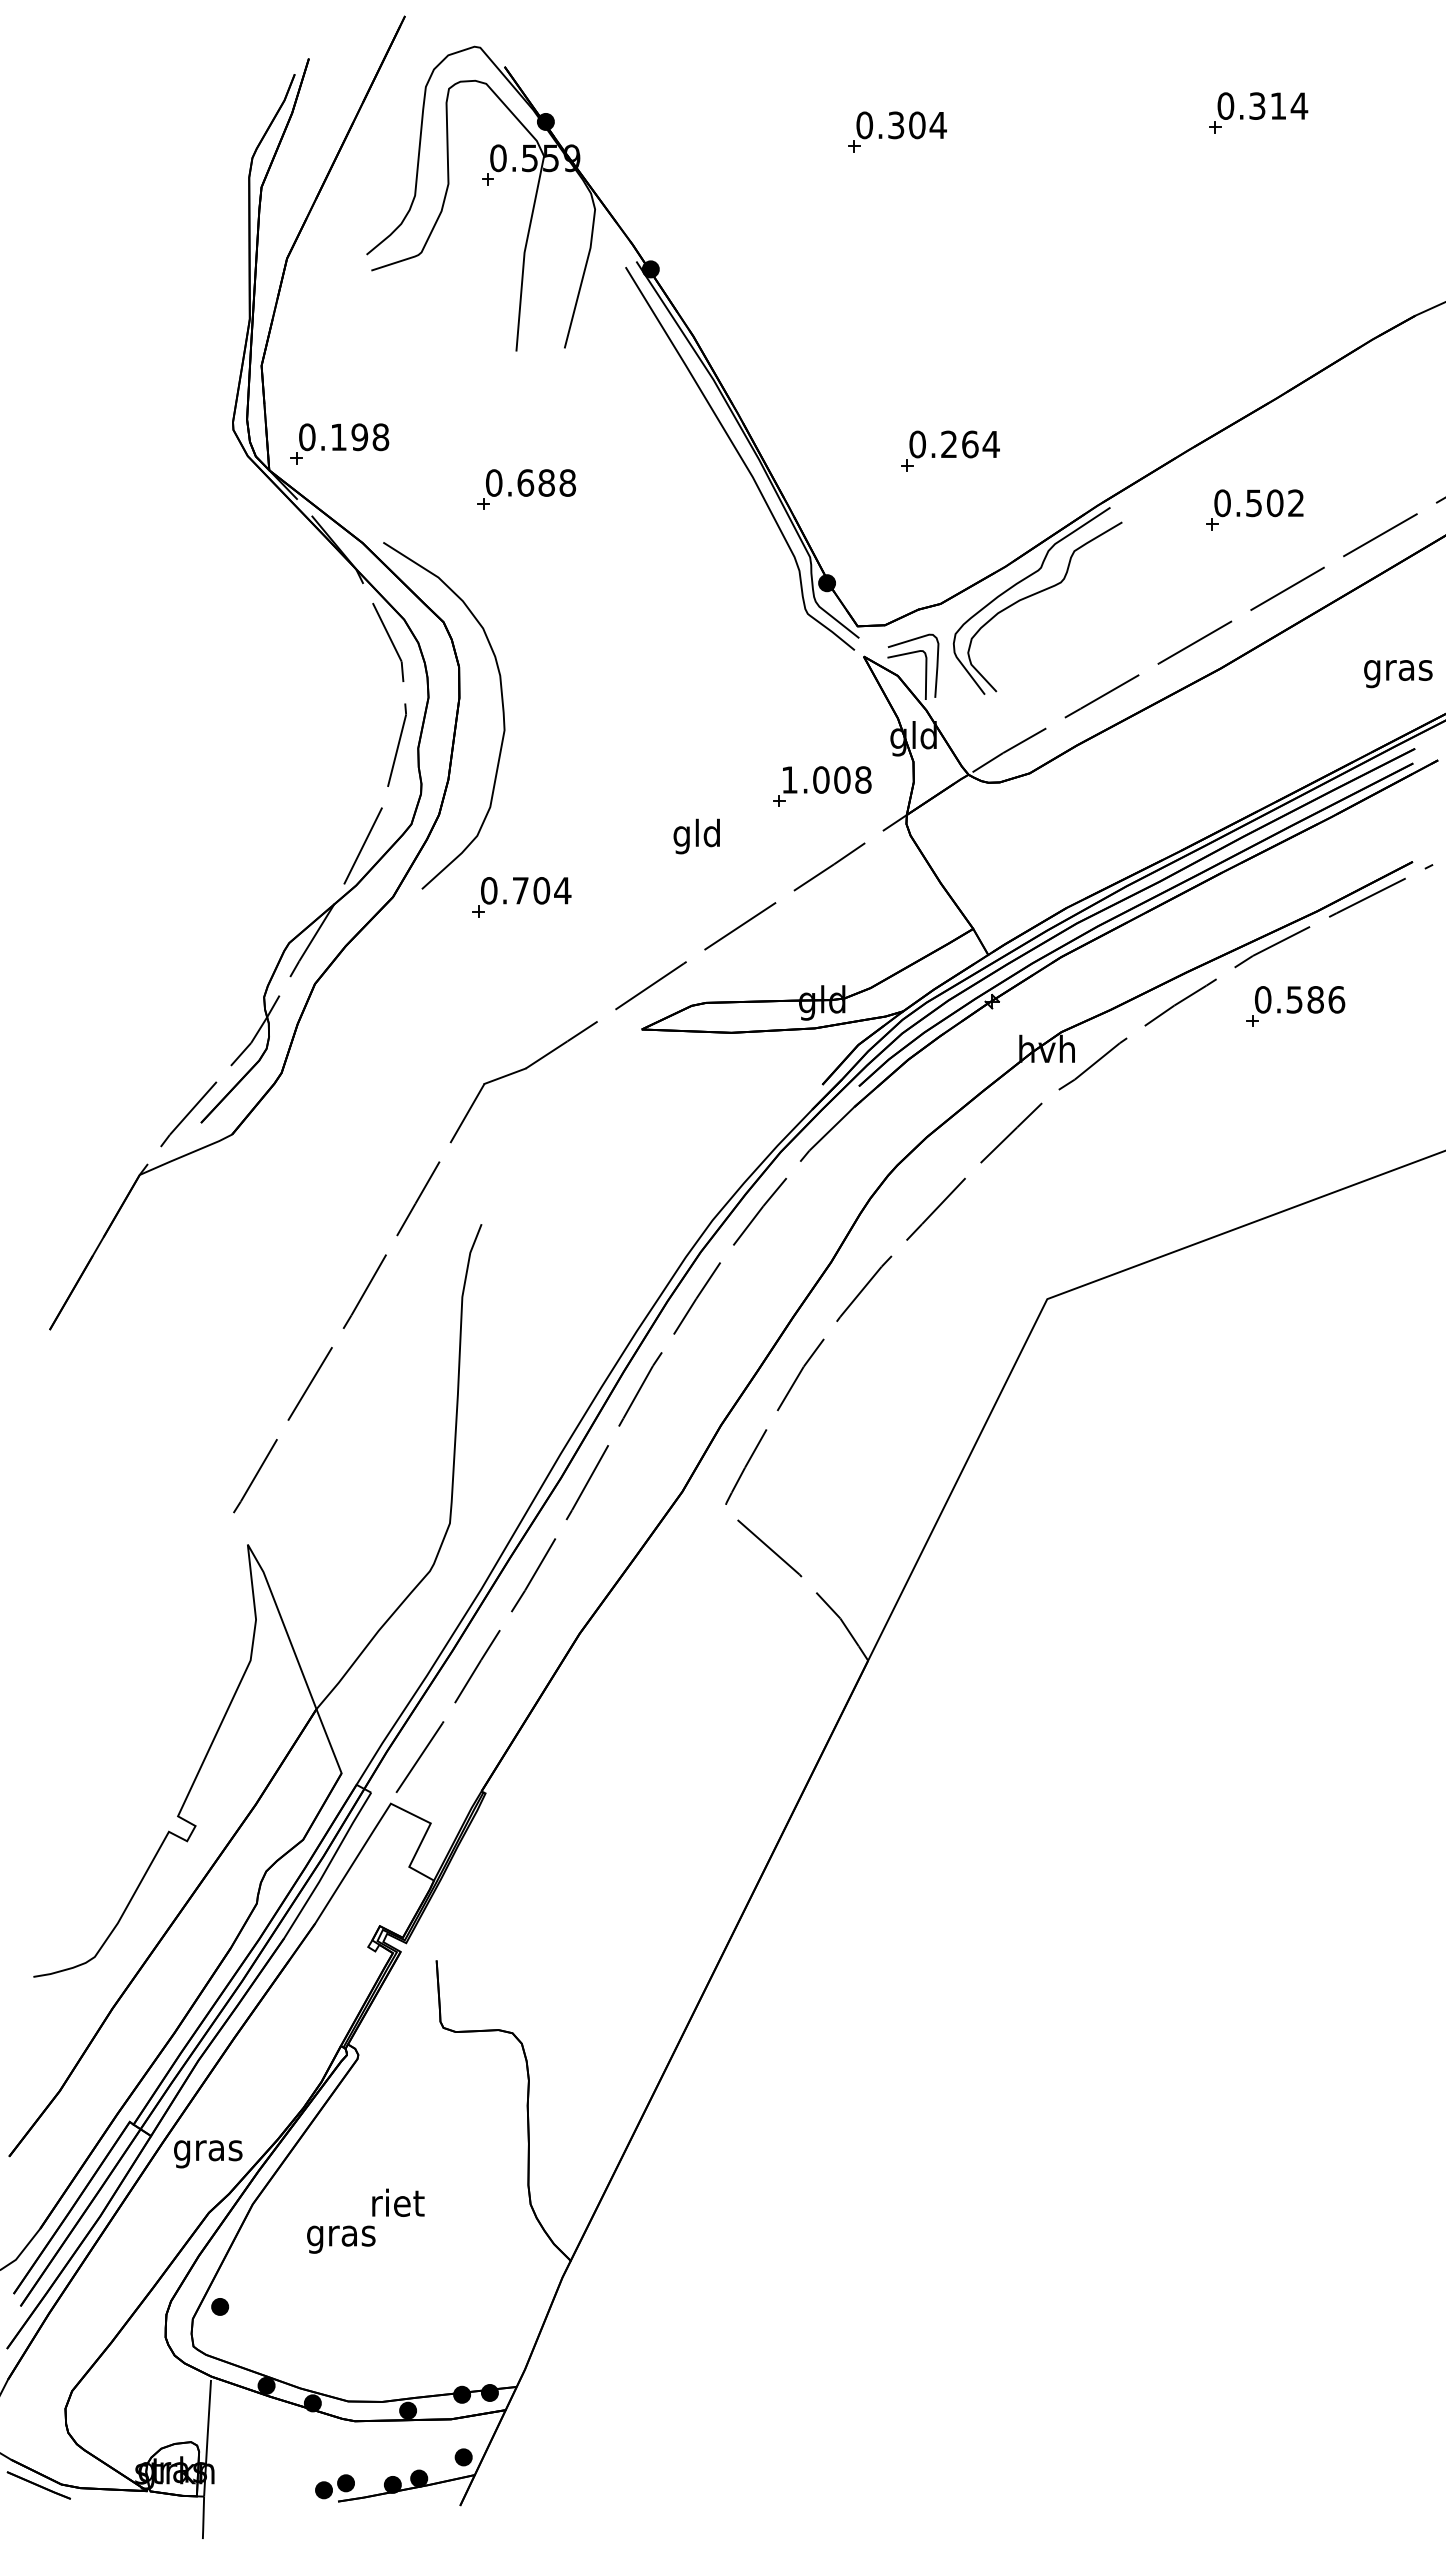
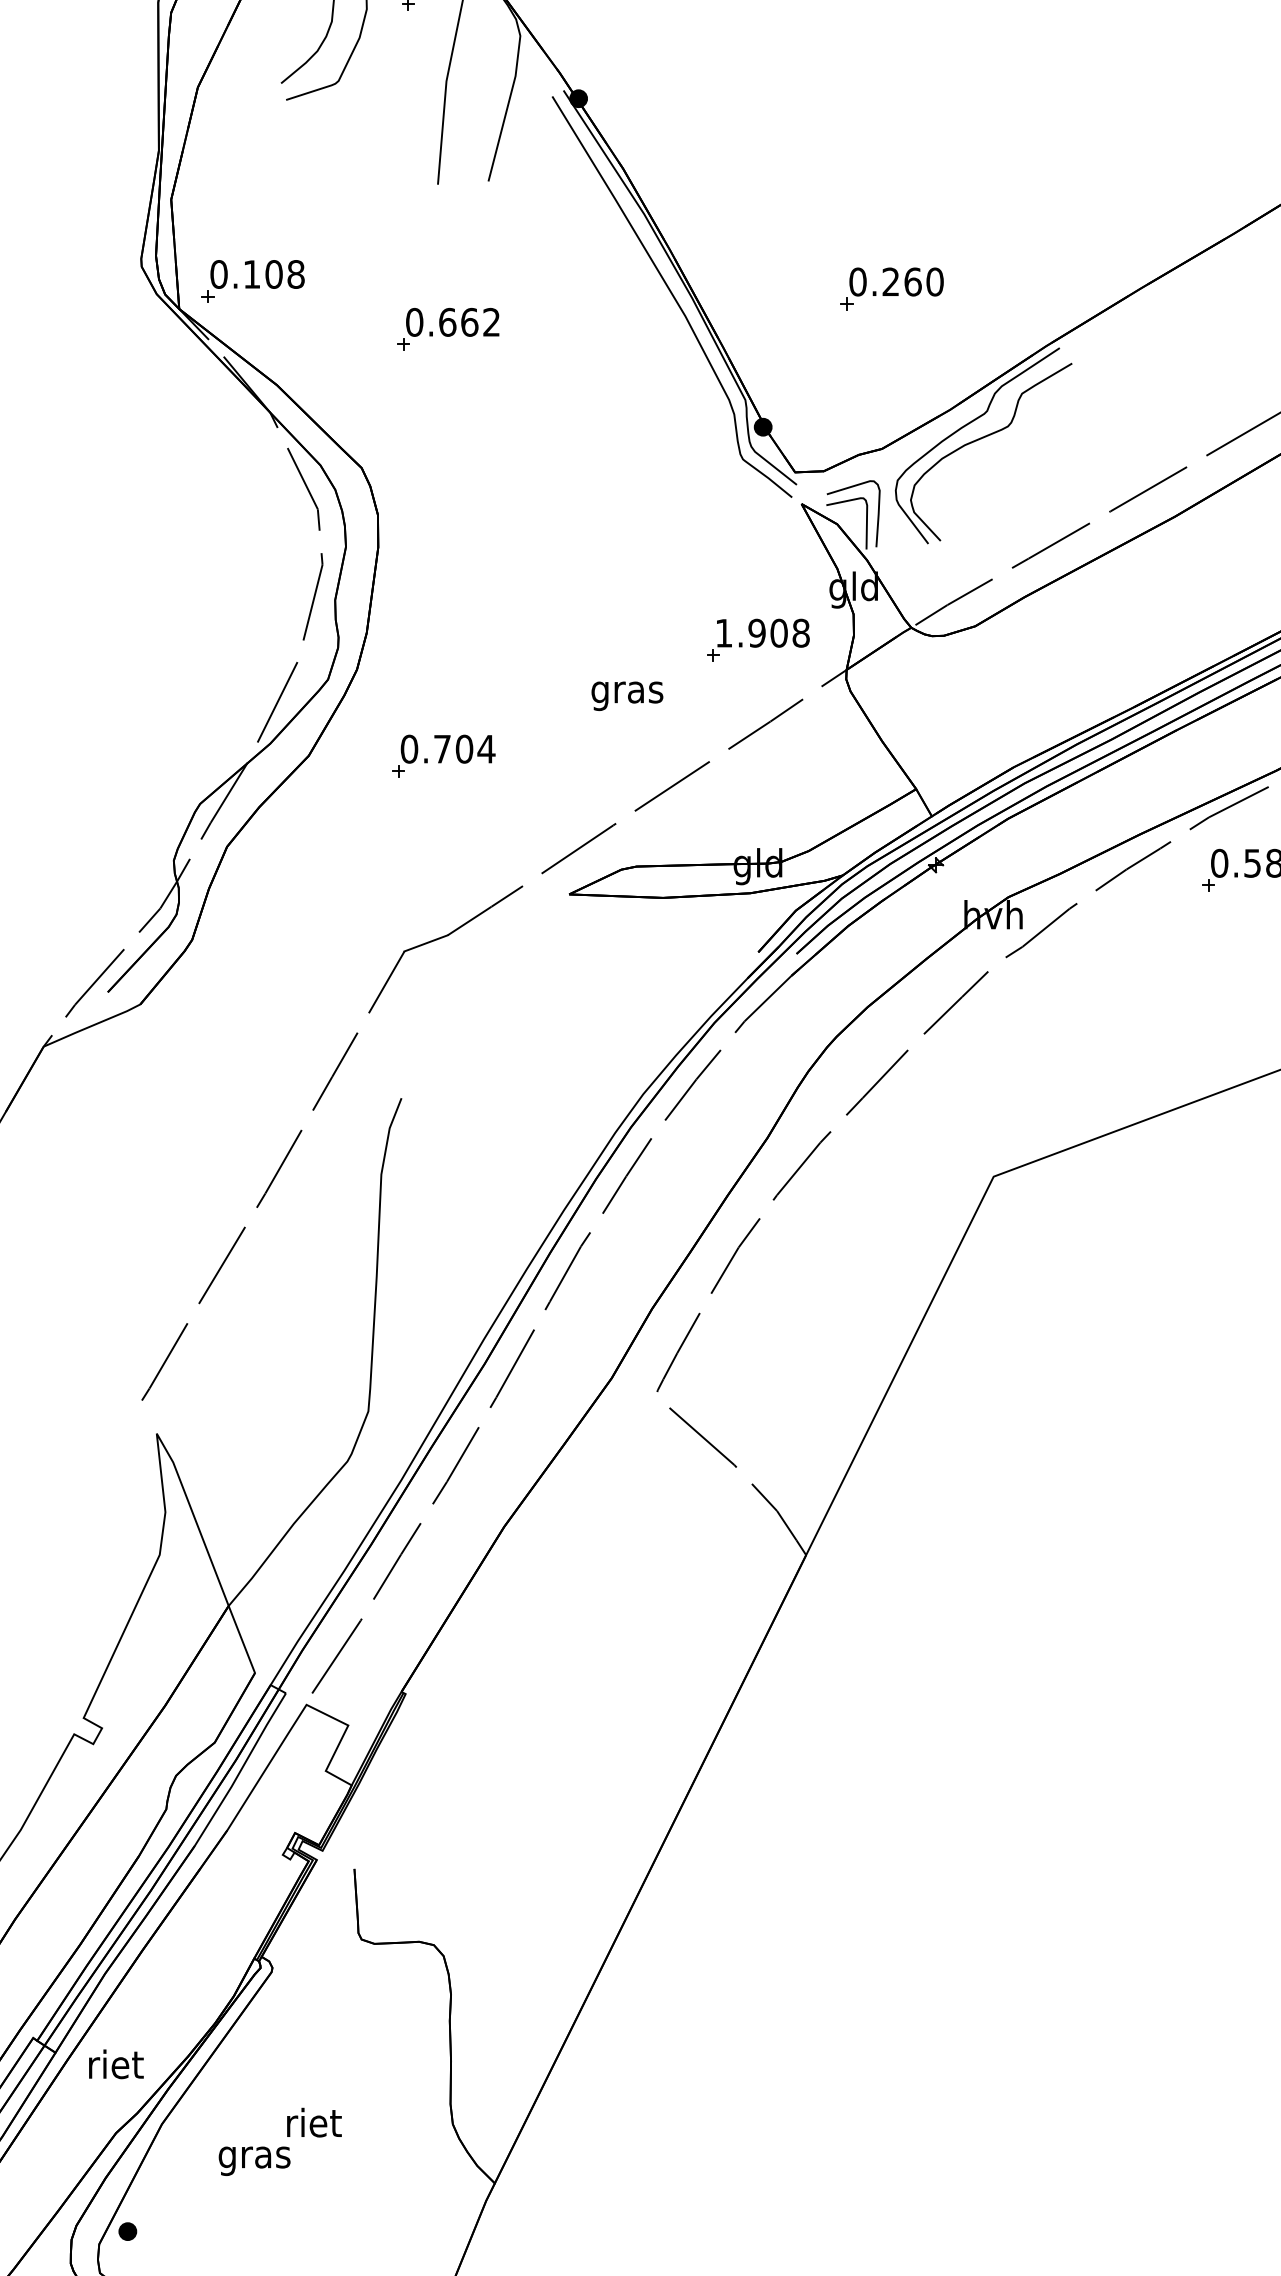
text: (359, 437) -> (273, 274), 0.198 -> 0.108
text: (990, 444) -> (934, 282), 0.264 -> 0.260
text: (557, 482) -> (480, 321), 0.688 -> 0.662
part: (1254, 509) -> (1210, 350), removed
curve: (502, 715) -> (423, 565), removed
text: (821, 779) -> (757, 632), 1.008 -> 1.908
text: (697, 836) -> (627, 692), gld -> gras
text: (208, 2150) -> (115, 2067), gras -> riet

